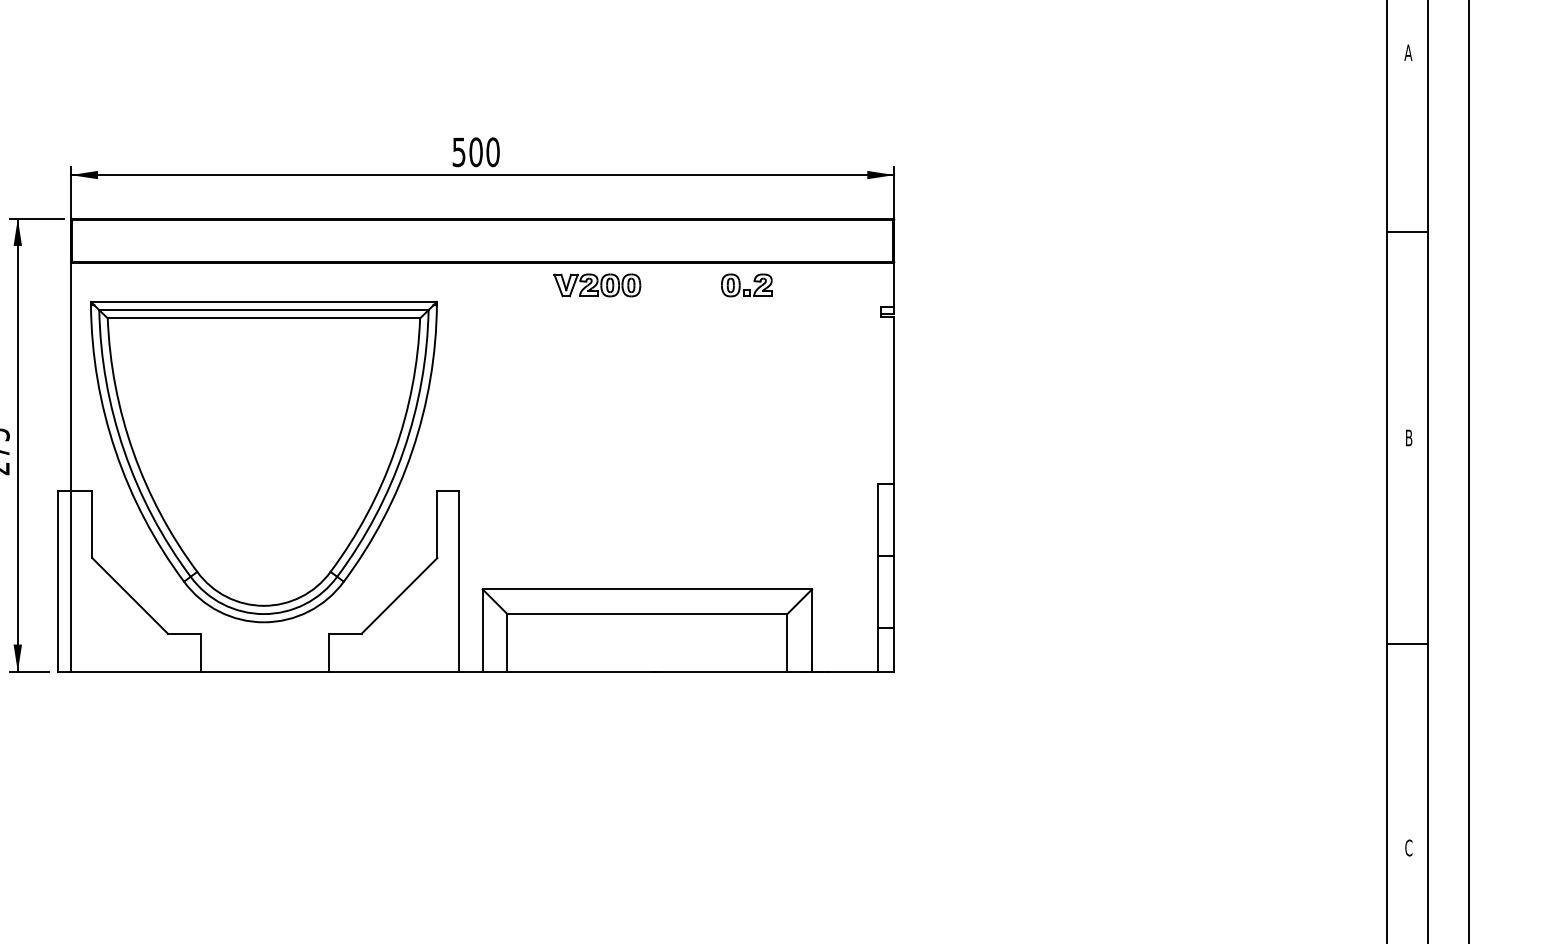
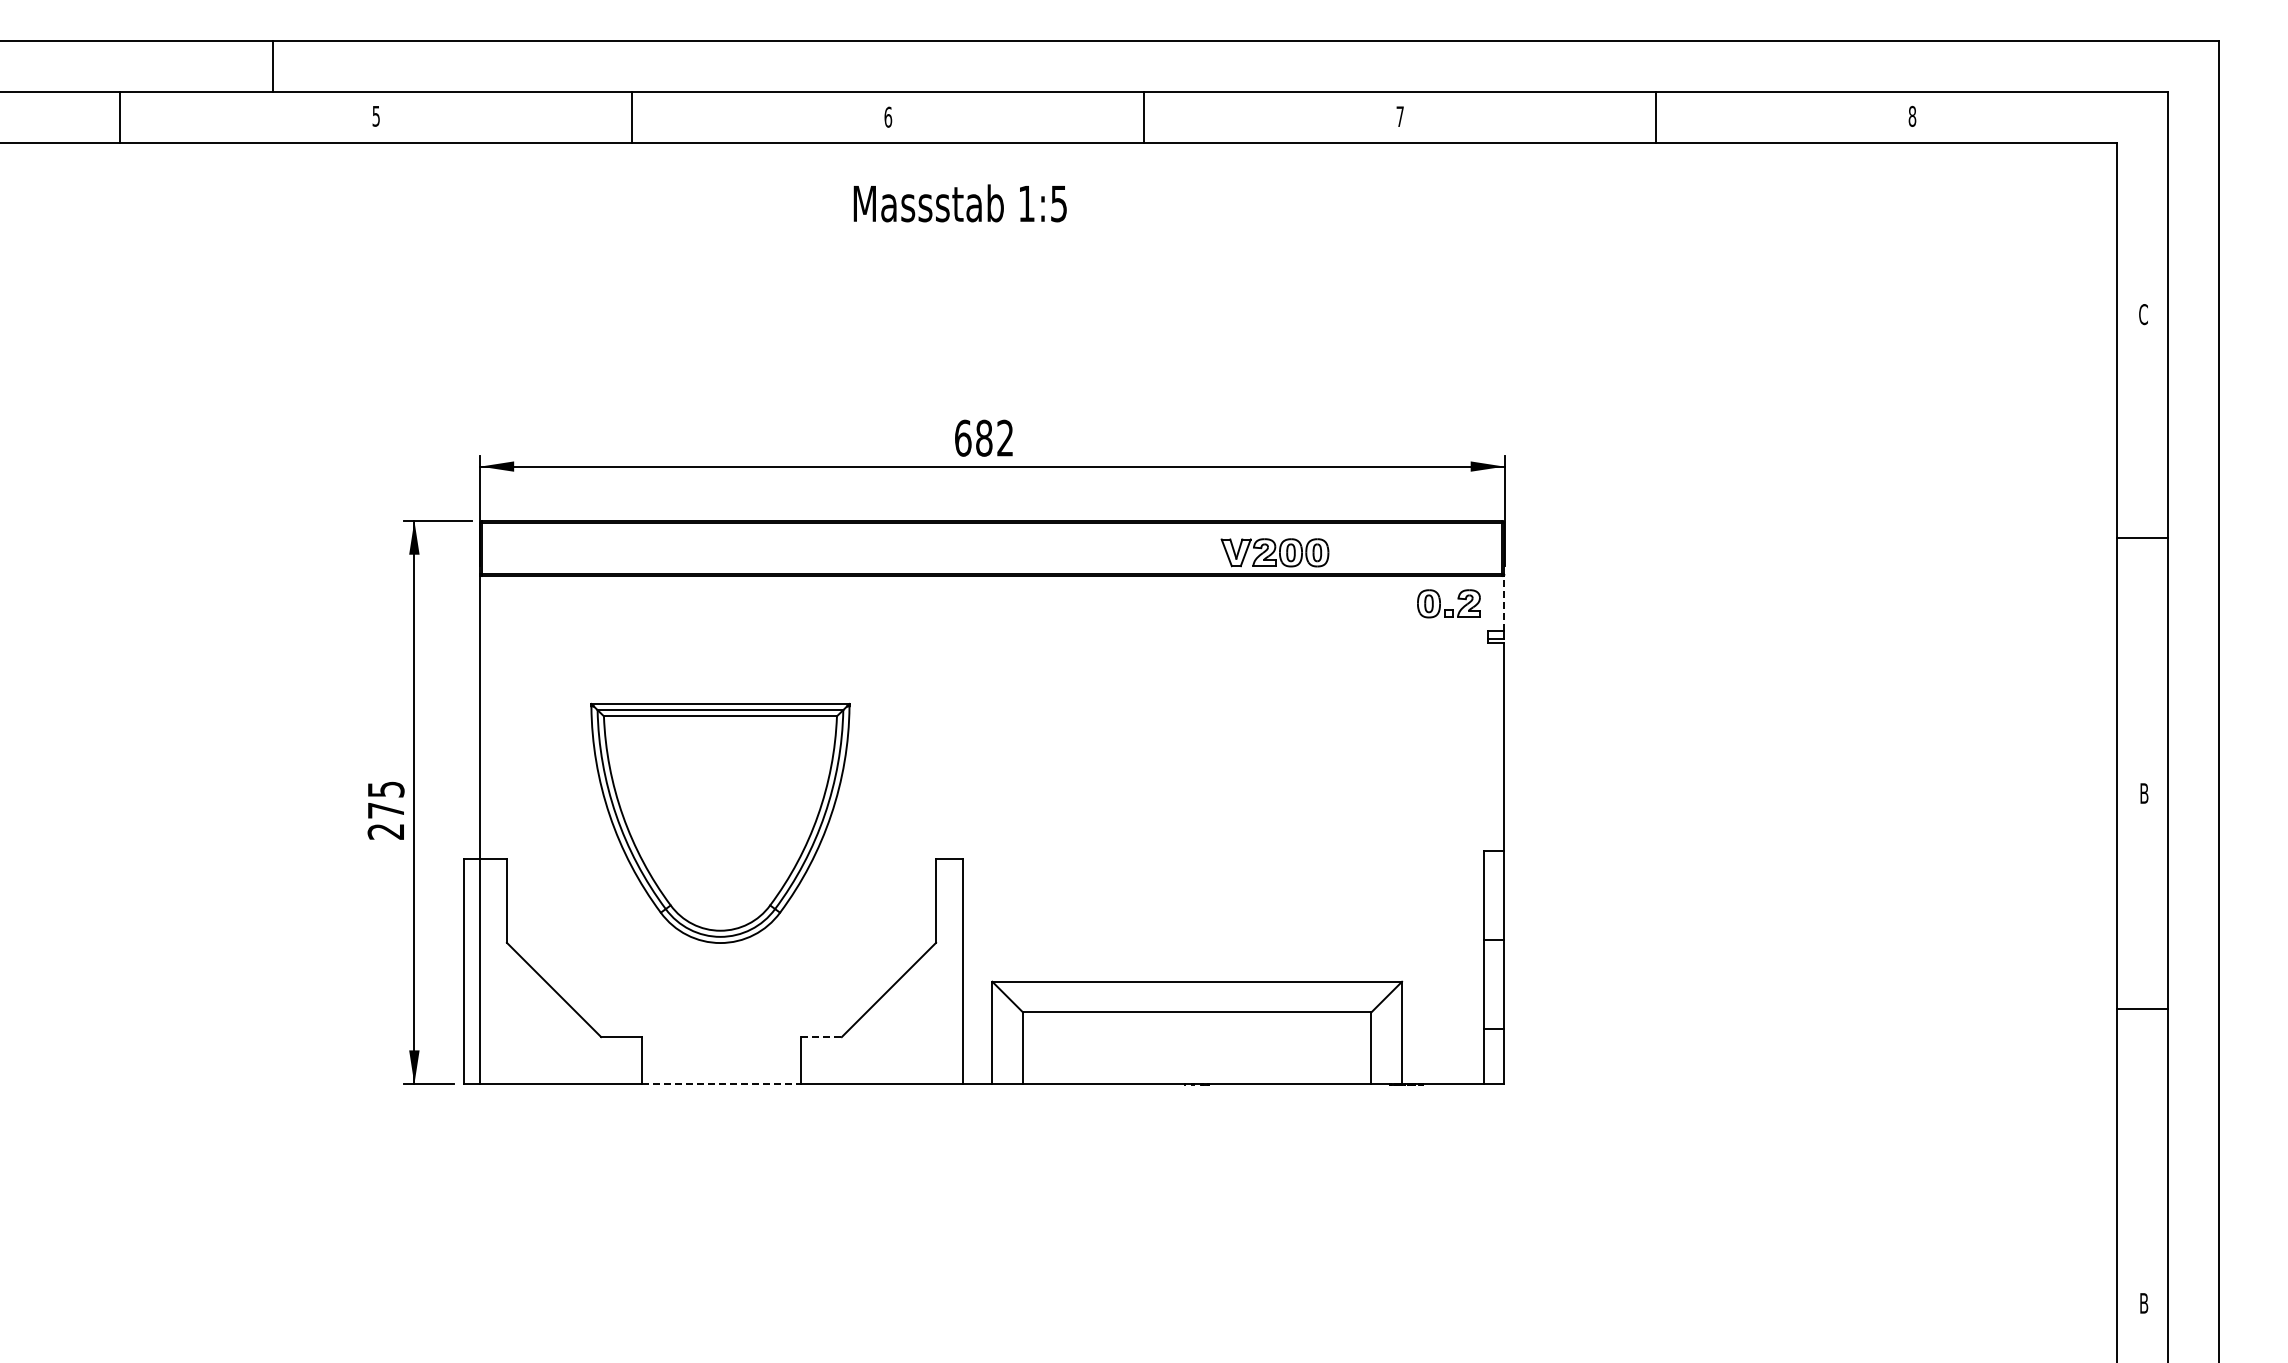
text: (1408, 52) -> (2143, 314), A -> C
text: (476, 151) -> (984, 437), 500 -> 682
line: (894, 284) -> (1504, 602), solid -> dashed
part: (596, 285) -> (1274, 552), moved
part: (746, 285) -> (1448, 603), moved
part: (263, 462) -> (720, 823), size x0.6
line: (345, 634) -> (821, 1037), solid -> dashed
line: (1407, 643) -> (2142, 1008), moved
line: (265, 671) -> (722, 1084), solid -> dashed
text: (1408, 847) -> (2143, 1302), C -> B

